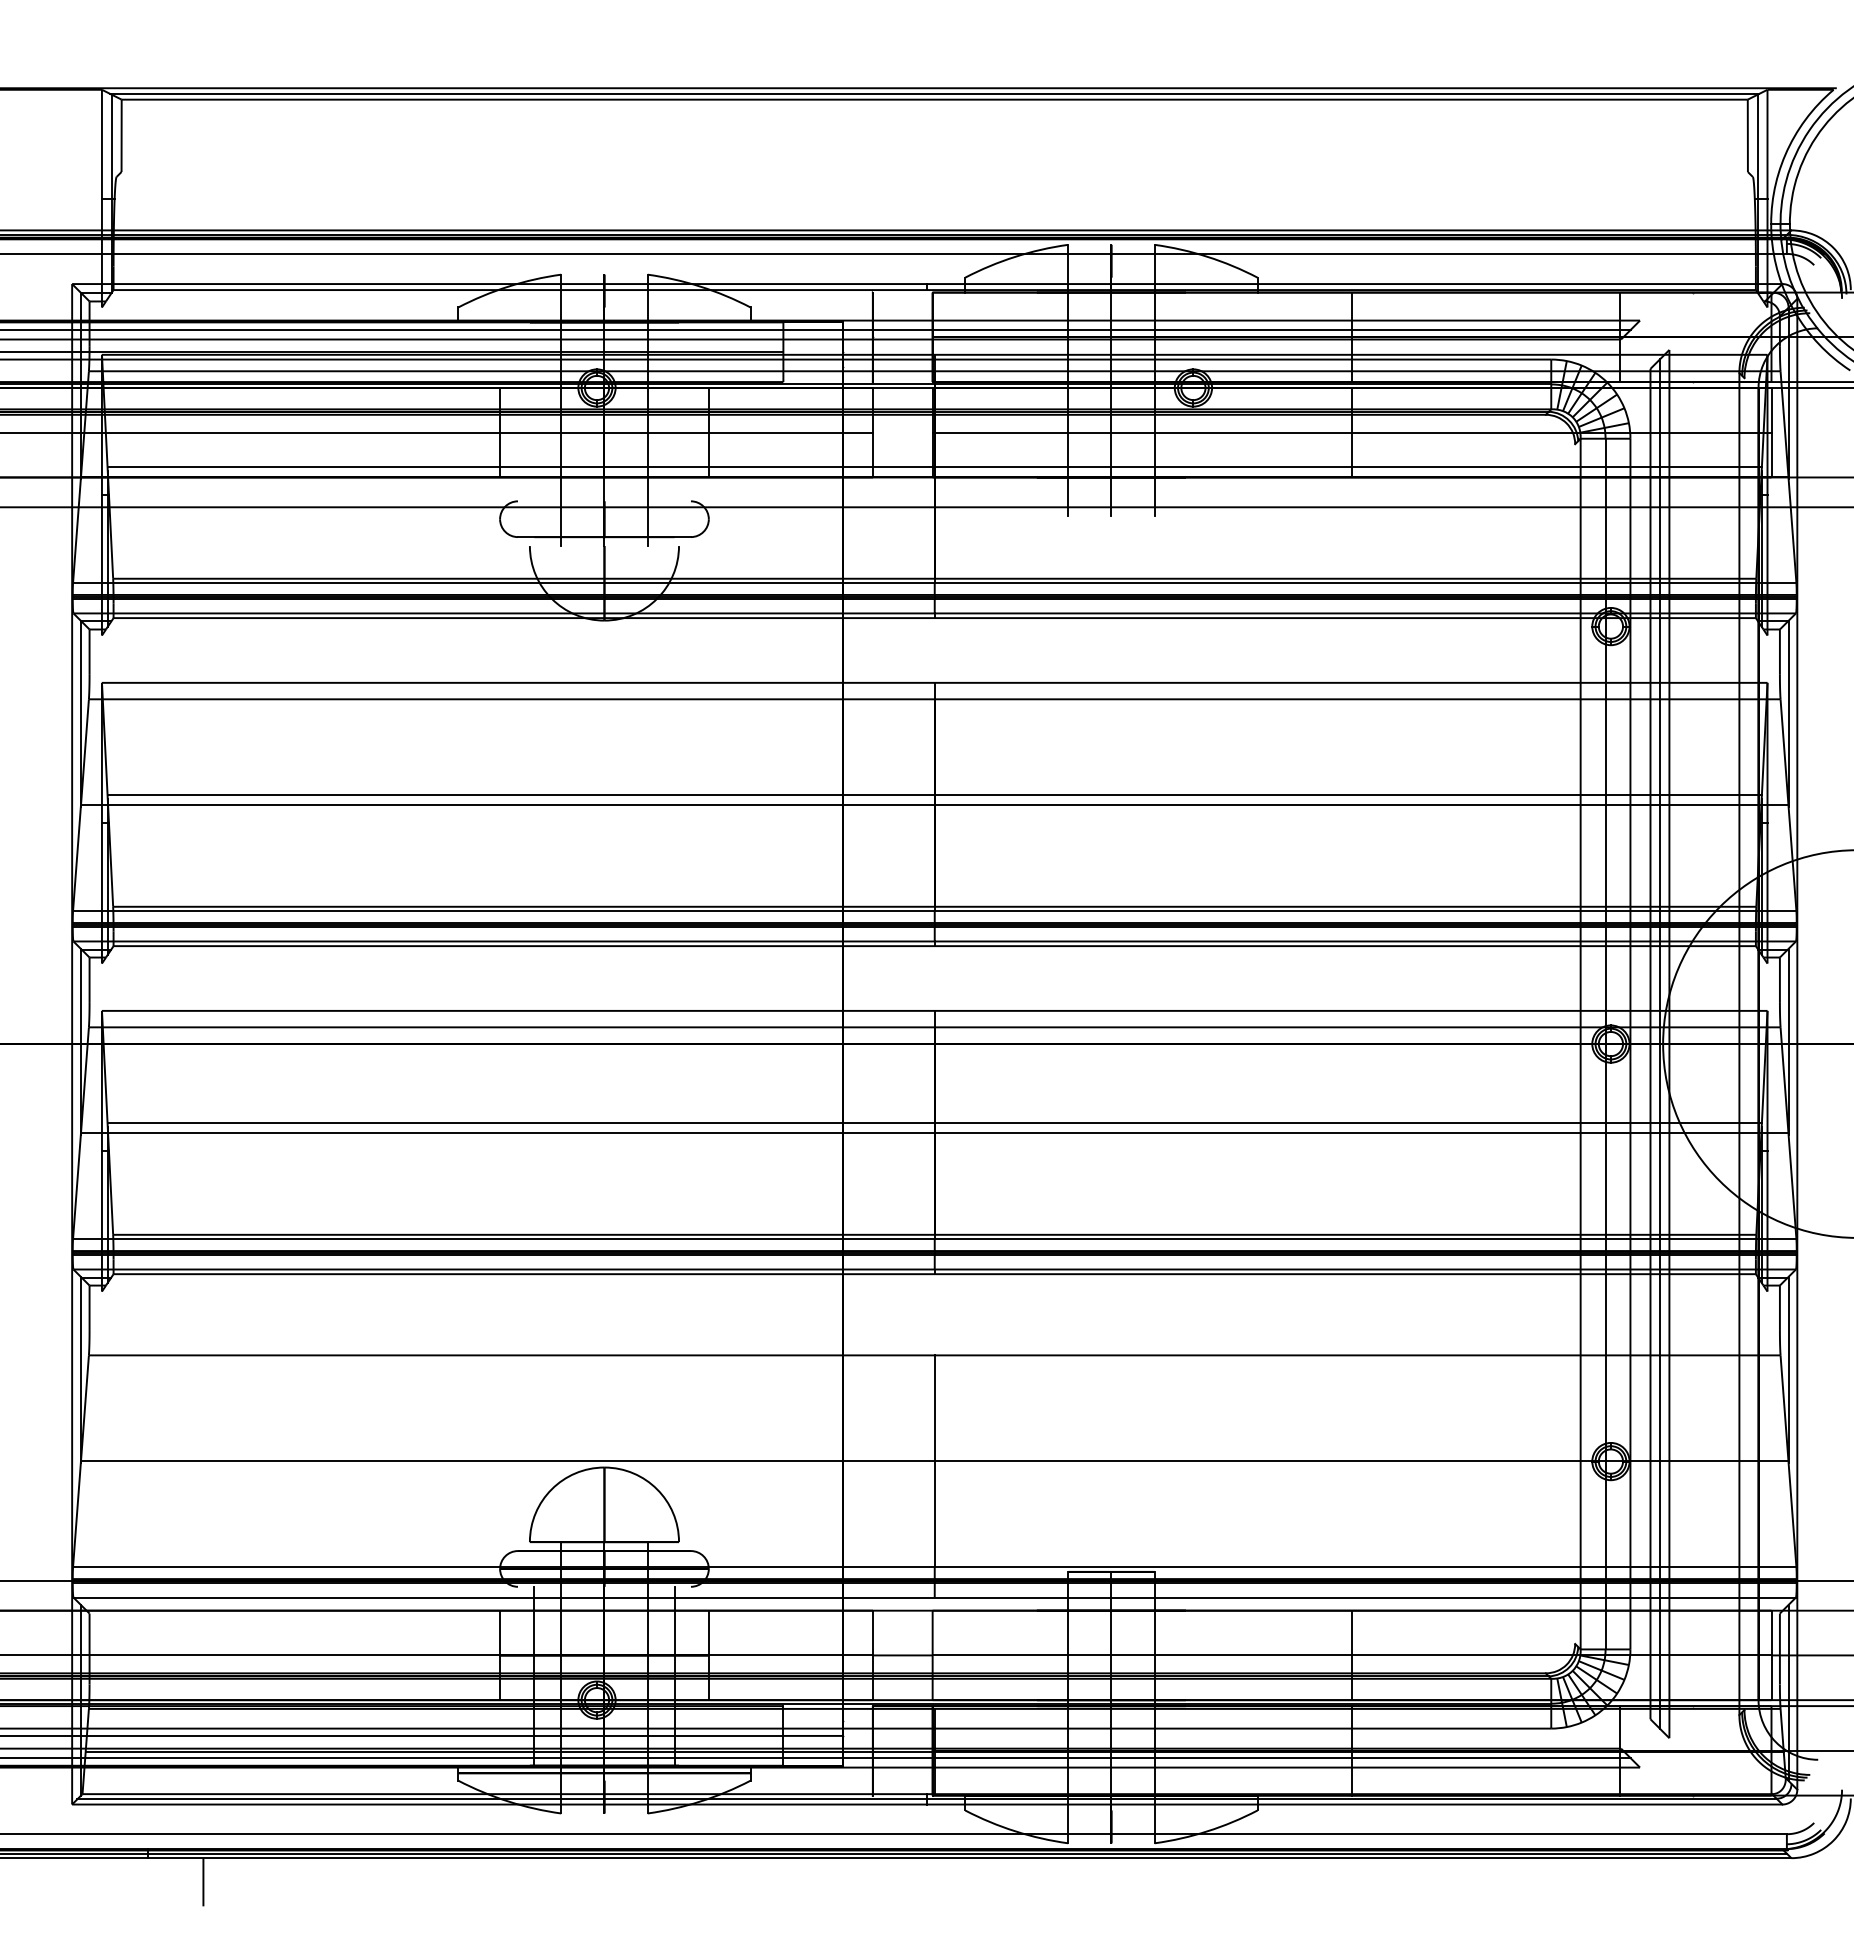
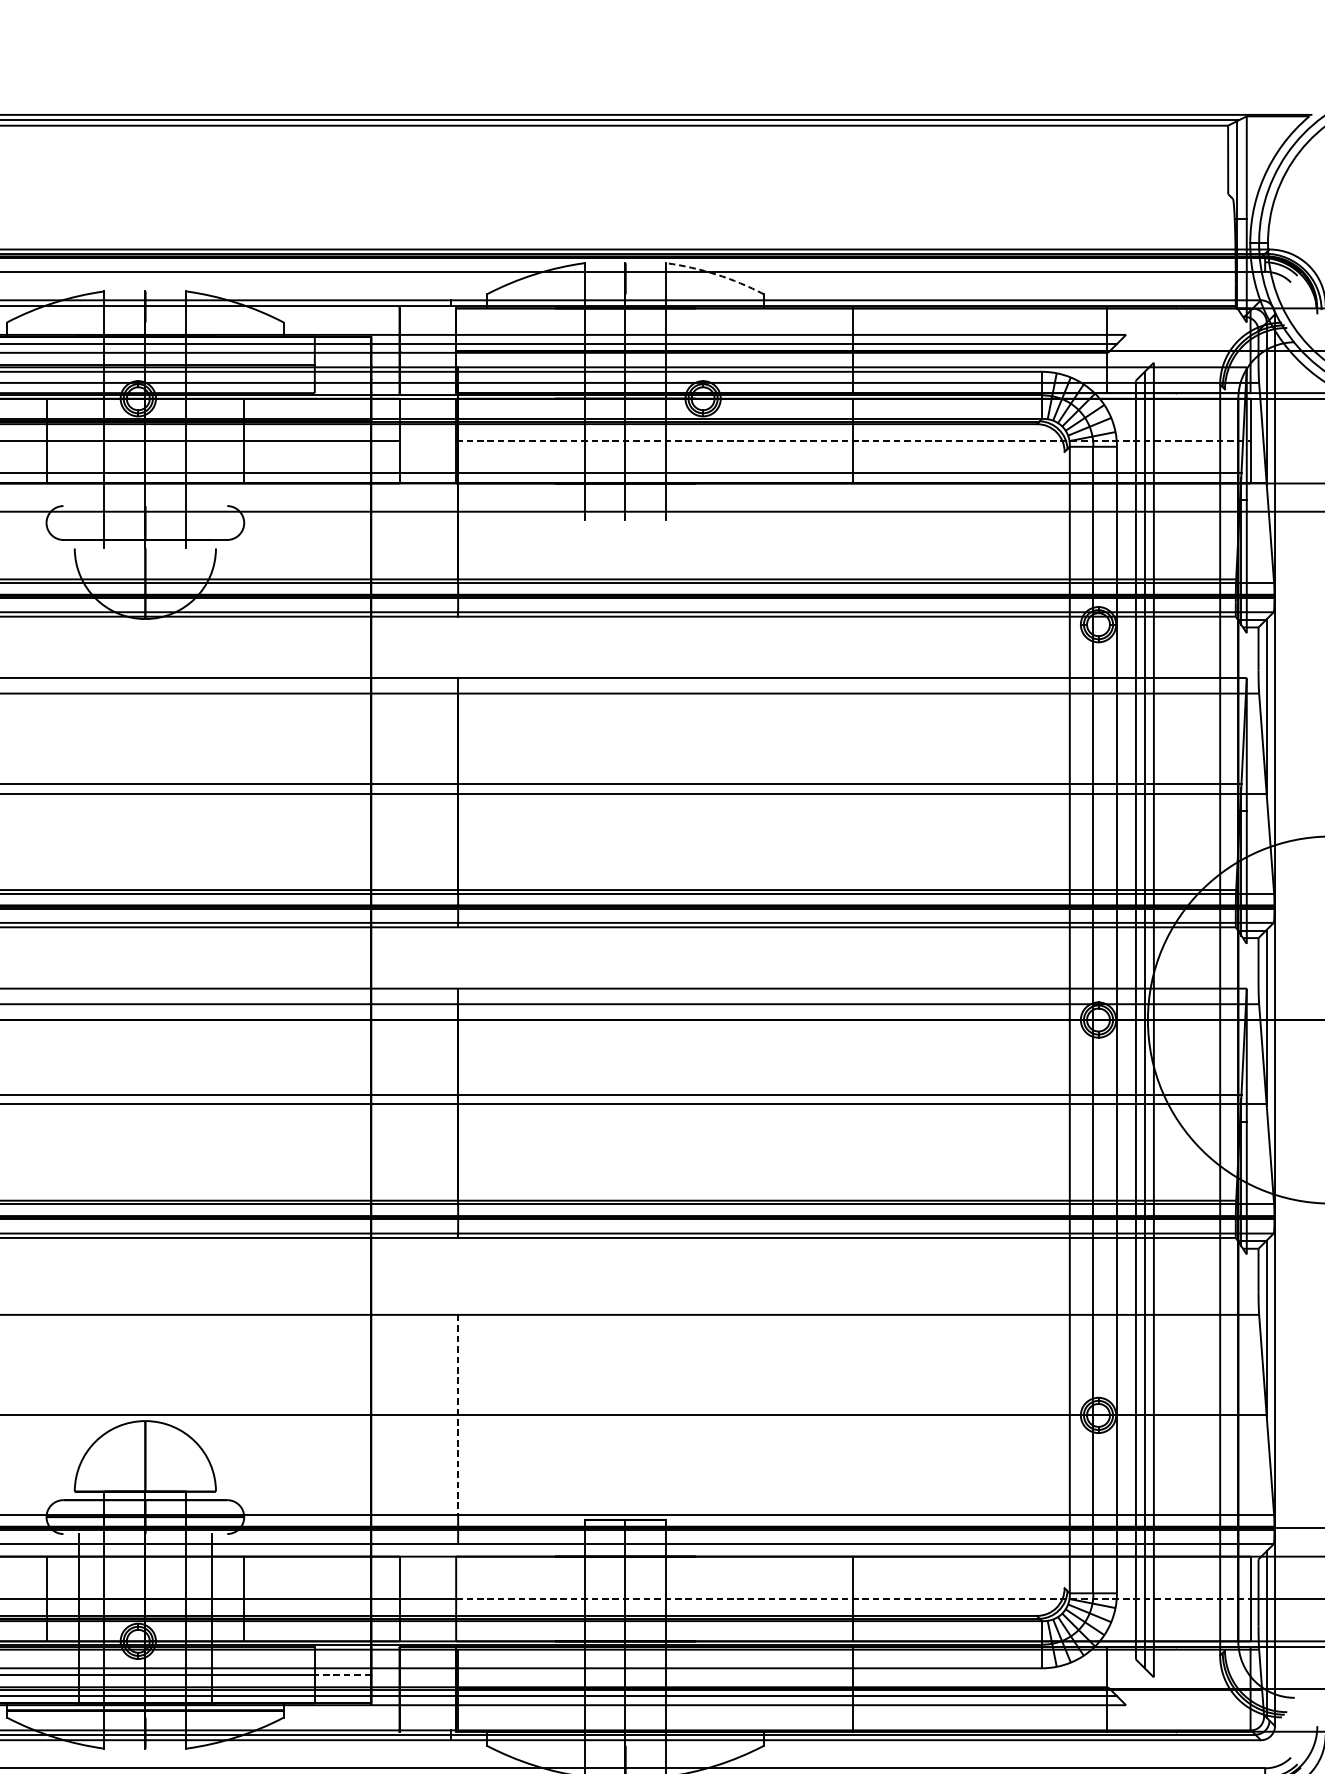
arc: (1207, 256) -> (716, 274), solid -> dashed
line: (1352, 432) -> (853, 440), solid -> dashed
line: (934, 1461) -> (457, 1415), solid -> dashed
line: (1352, 1655) -> (853, 1599), solid -> dashed
arc: (816, 1735) -> (346, 1674), solid -> dashed

